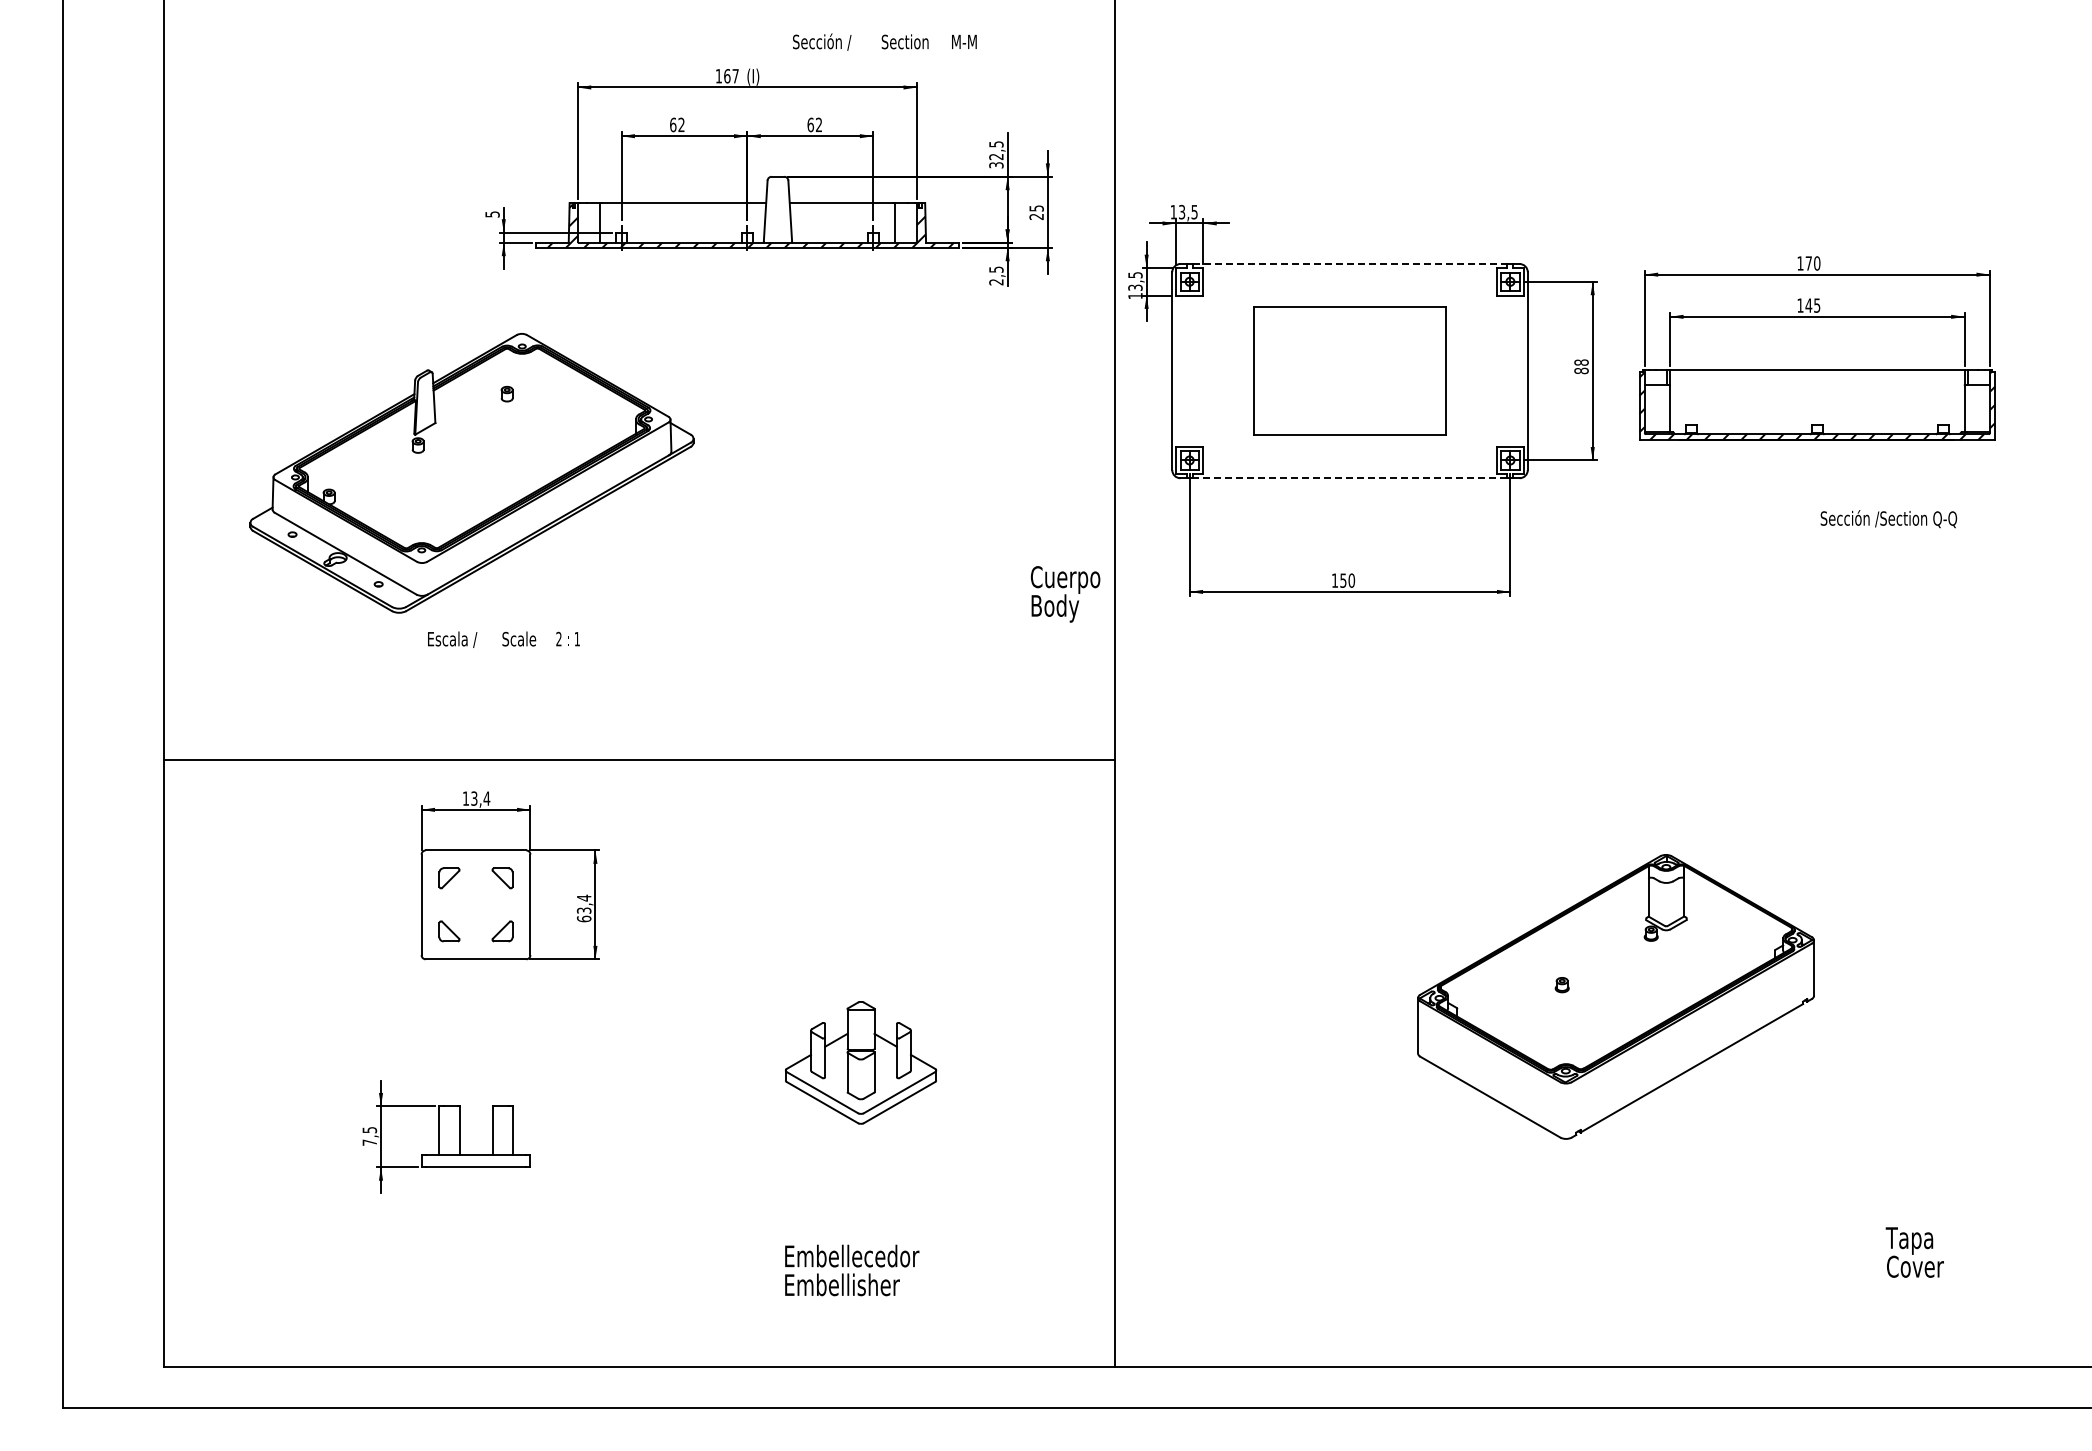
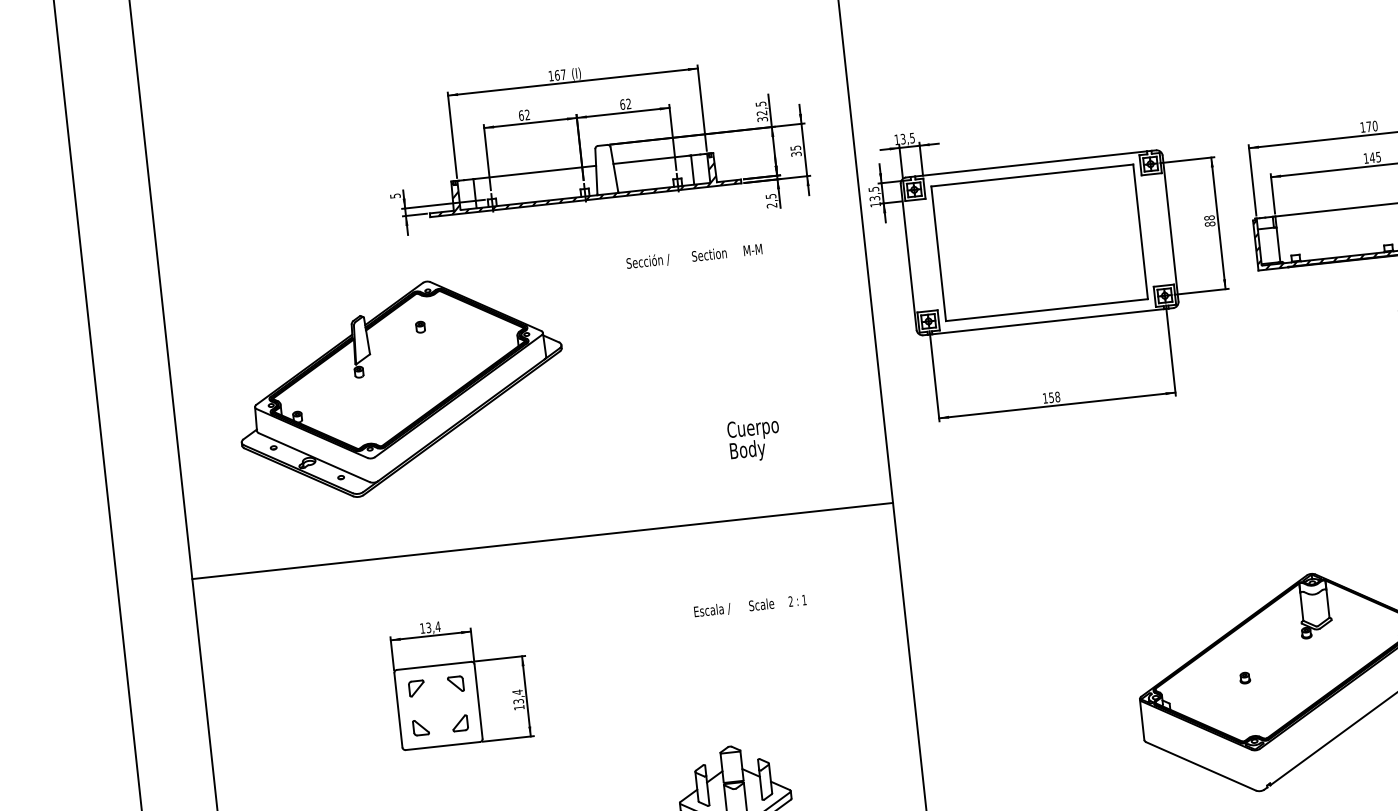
text: (884, 41) -> (694, 256), moved
text: (1036, 216) -> (796, 153), 25 -> 35
line: (1350, 264) -> (1031, 164), dashed -> solid
part: (1349, 370) -> (1039, 242), size x1.43
line: (1349, 478) -> (1047, 321), dashed -> solid
text: (1351, 580) -> (1057, 396), 150 -> 158
text: (1065, 594) -> (754, 440), moved
text: (503, 639) -> (750, 606), moved
line: (639, 759) -> (542, 540), moved
text: (583, 918) -> (518, 707), 63,4 -> 13,4

